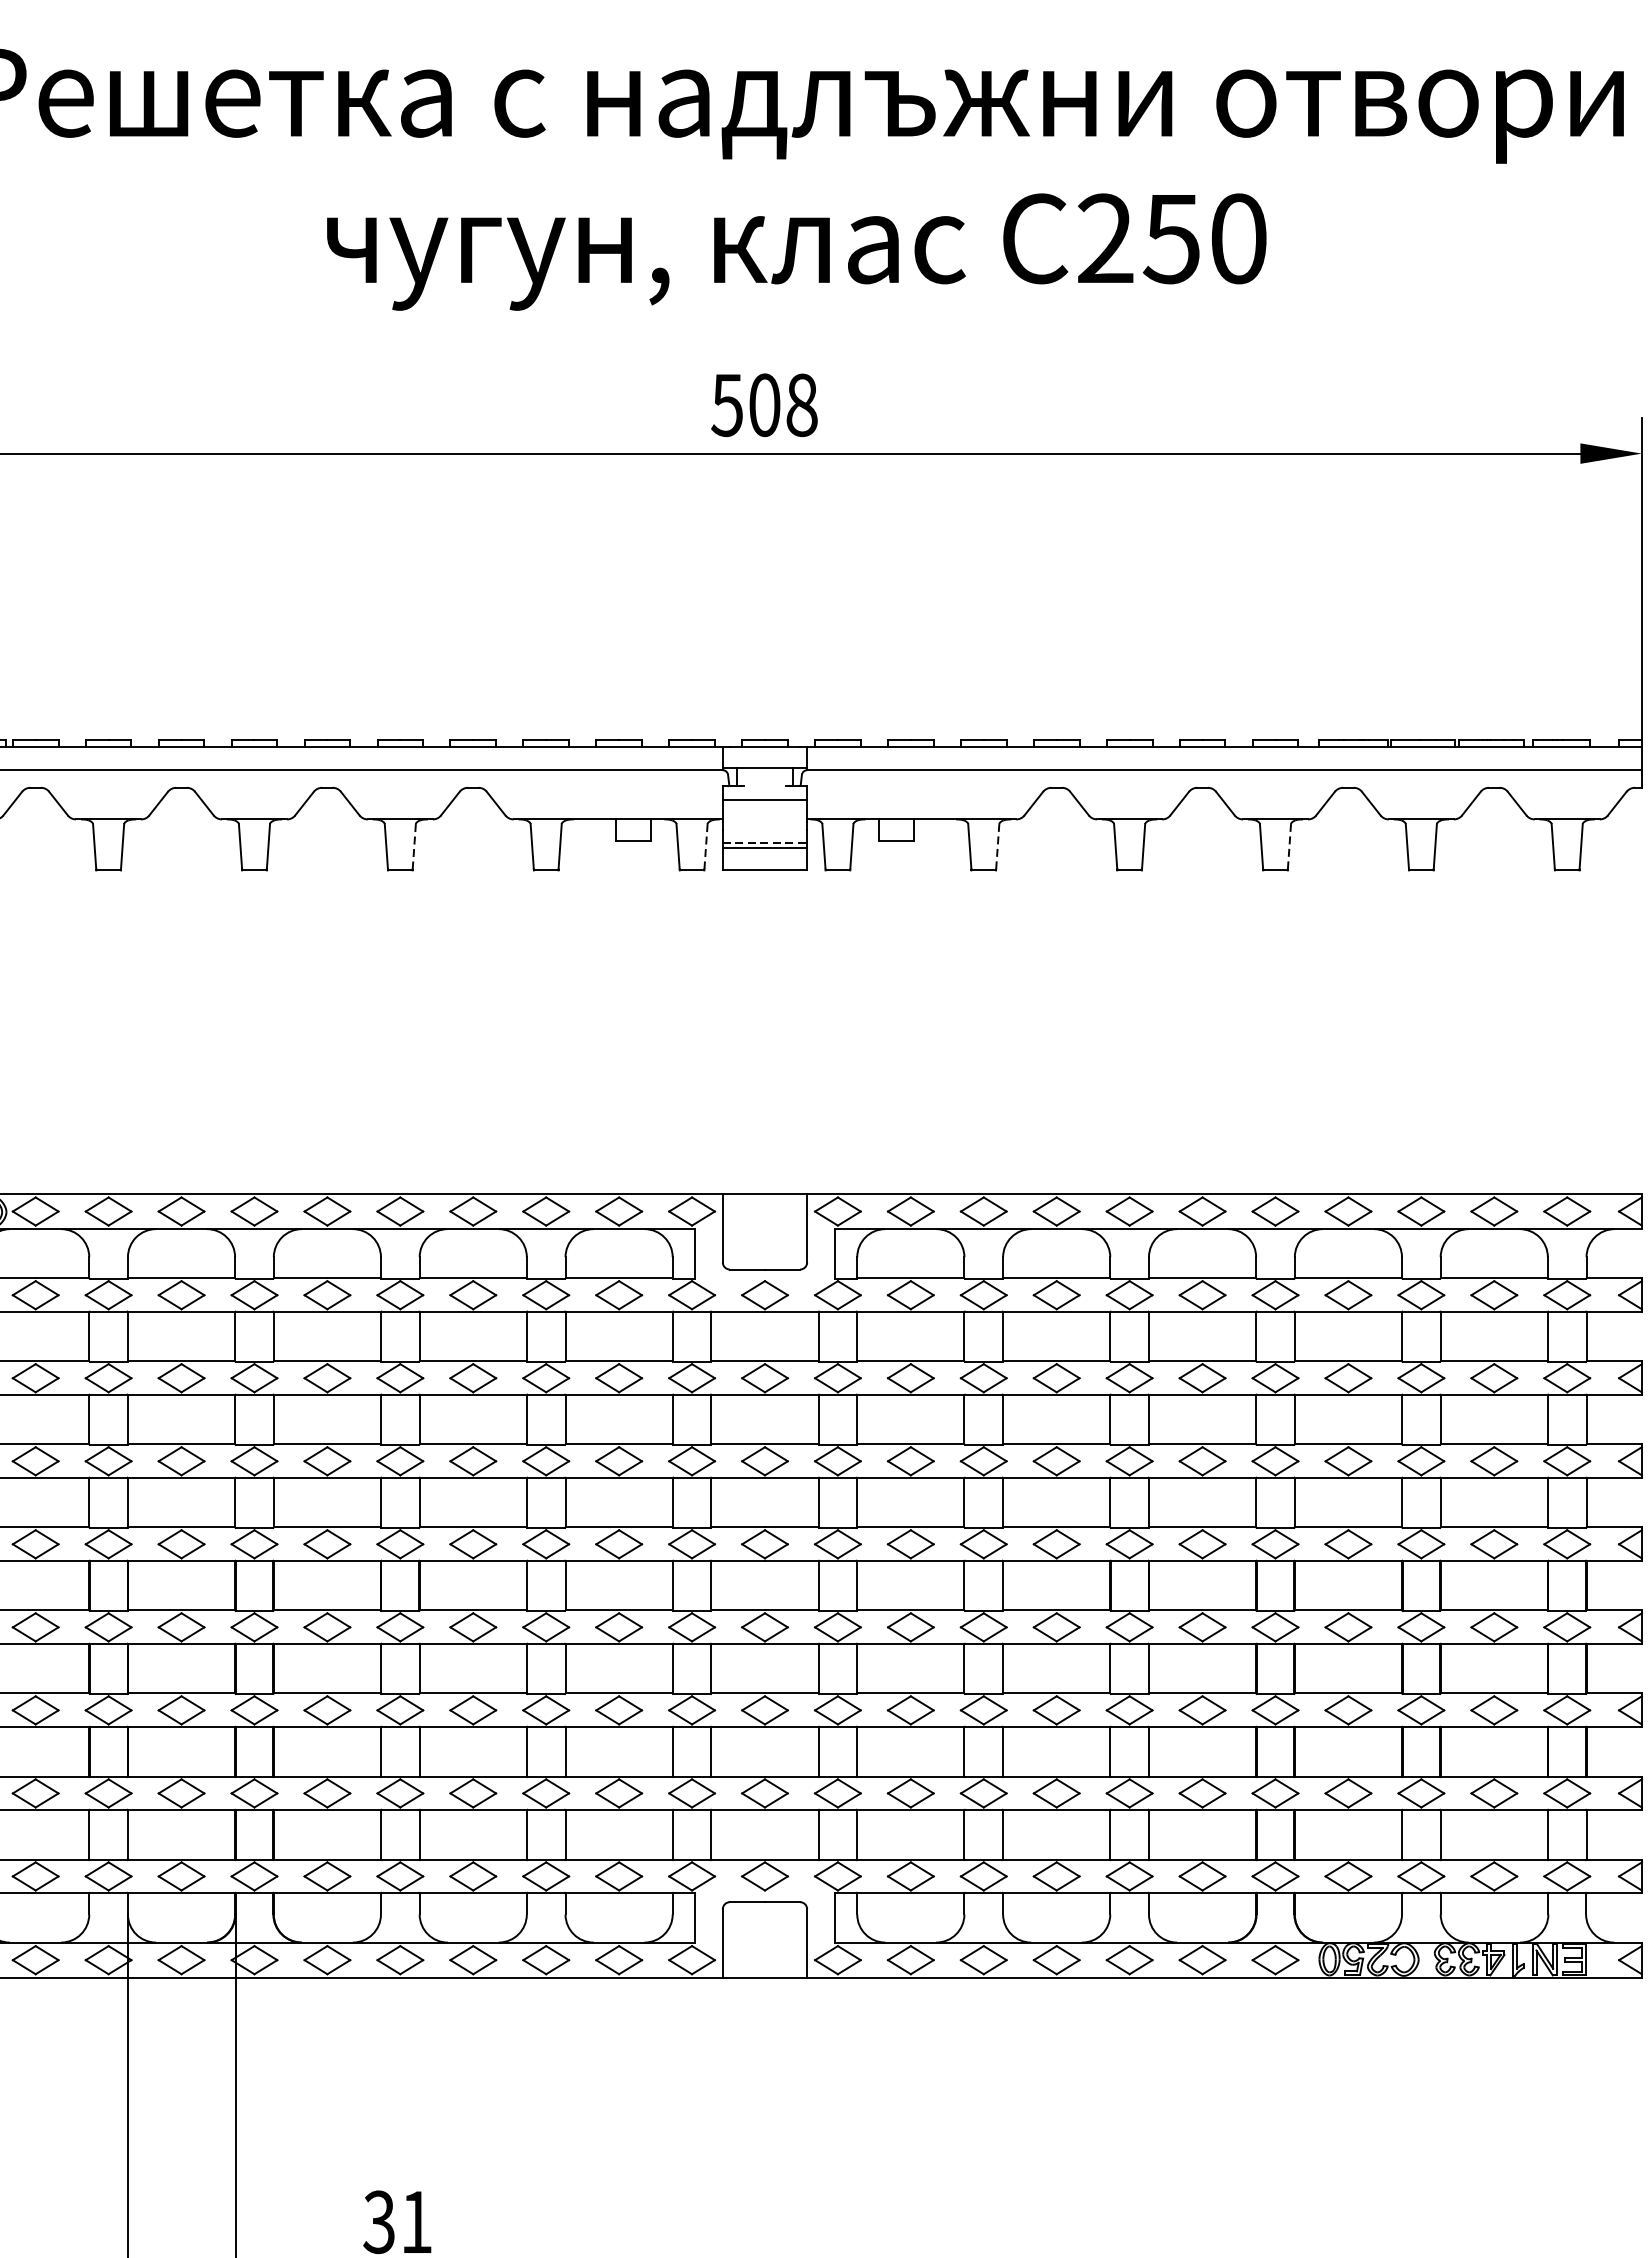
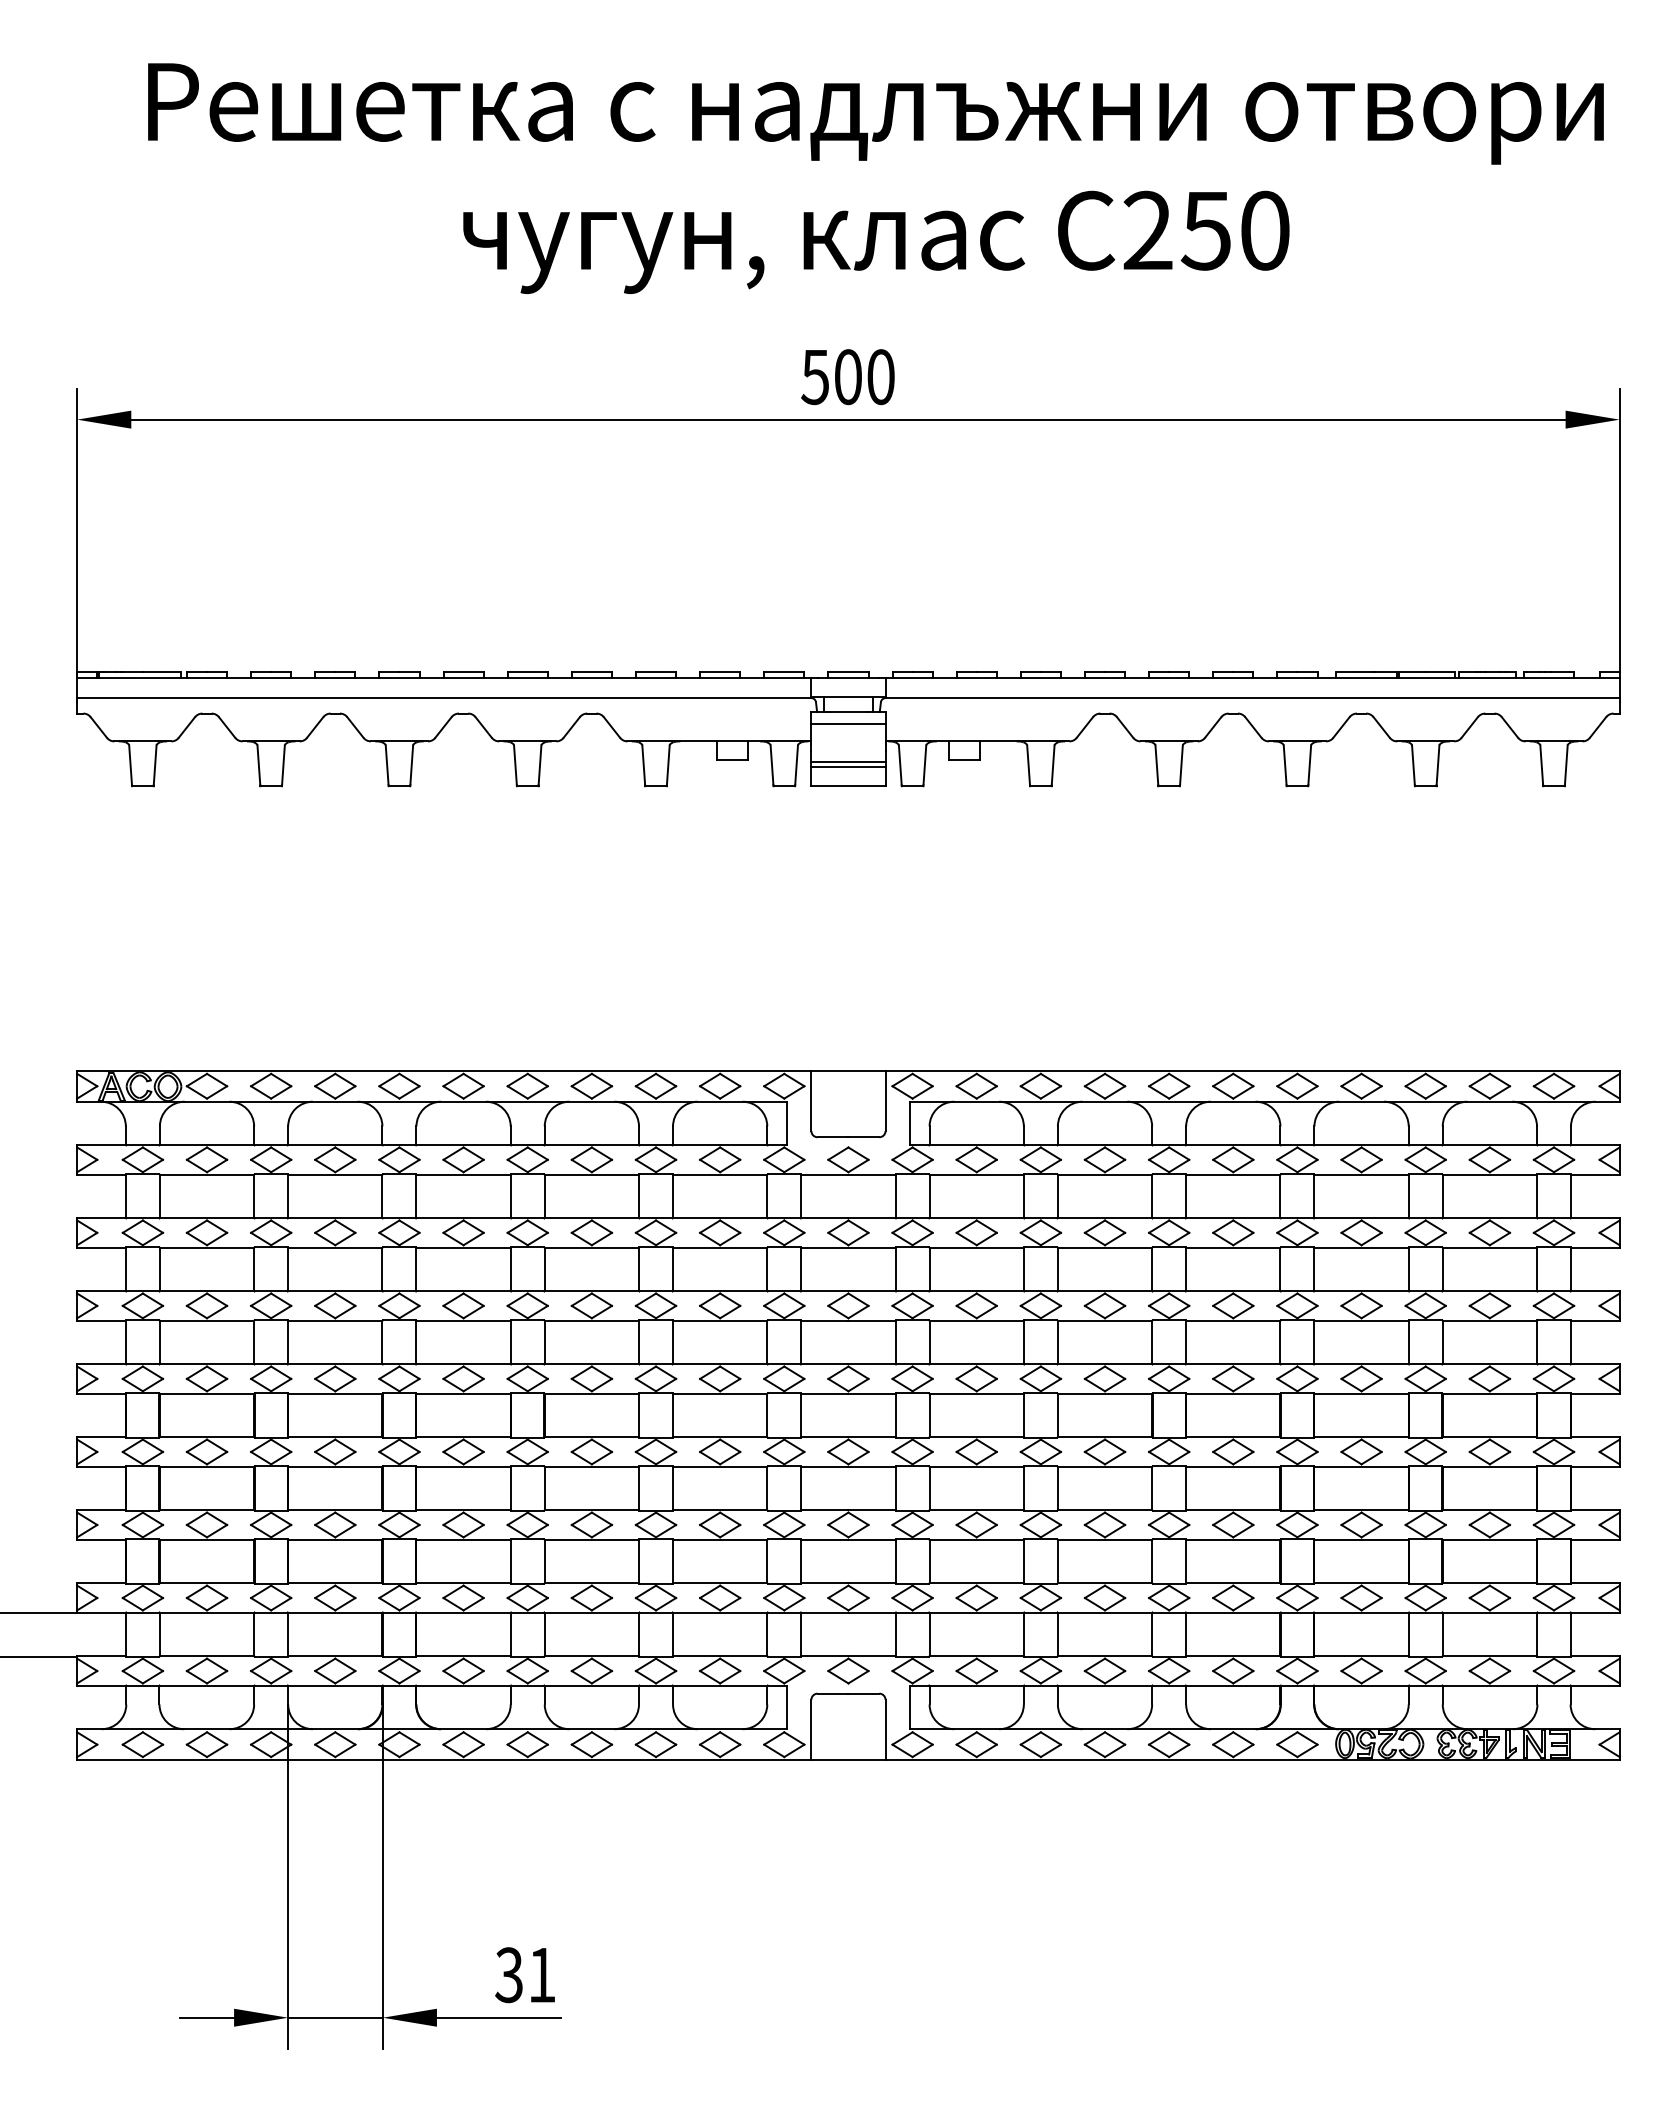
text: (801, 404) -> (880, 376), 508 -> 500
line: (765, 786) -> (848, 712), added
line: (765, 843) -> (848, 762), dashed -> solid
line: (414, 846) -> (540, 765), dashed -> solid
line: (705, 846) -> (796, 765), dashed -> solid
line: (998, 846) -> (1053, 765), dashed -> solid
line: (1289, 846) -> (1309, 765), dashed -> solid

